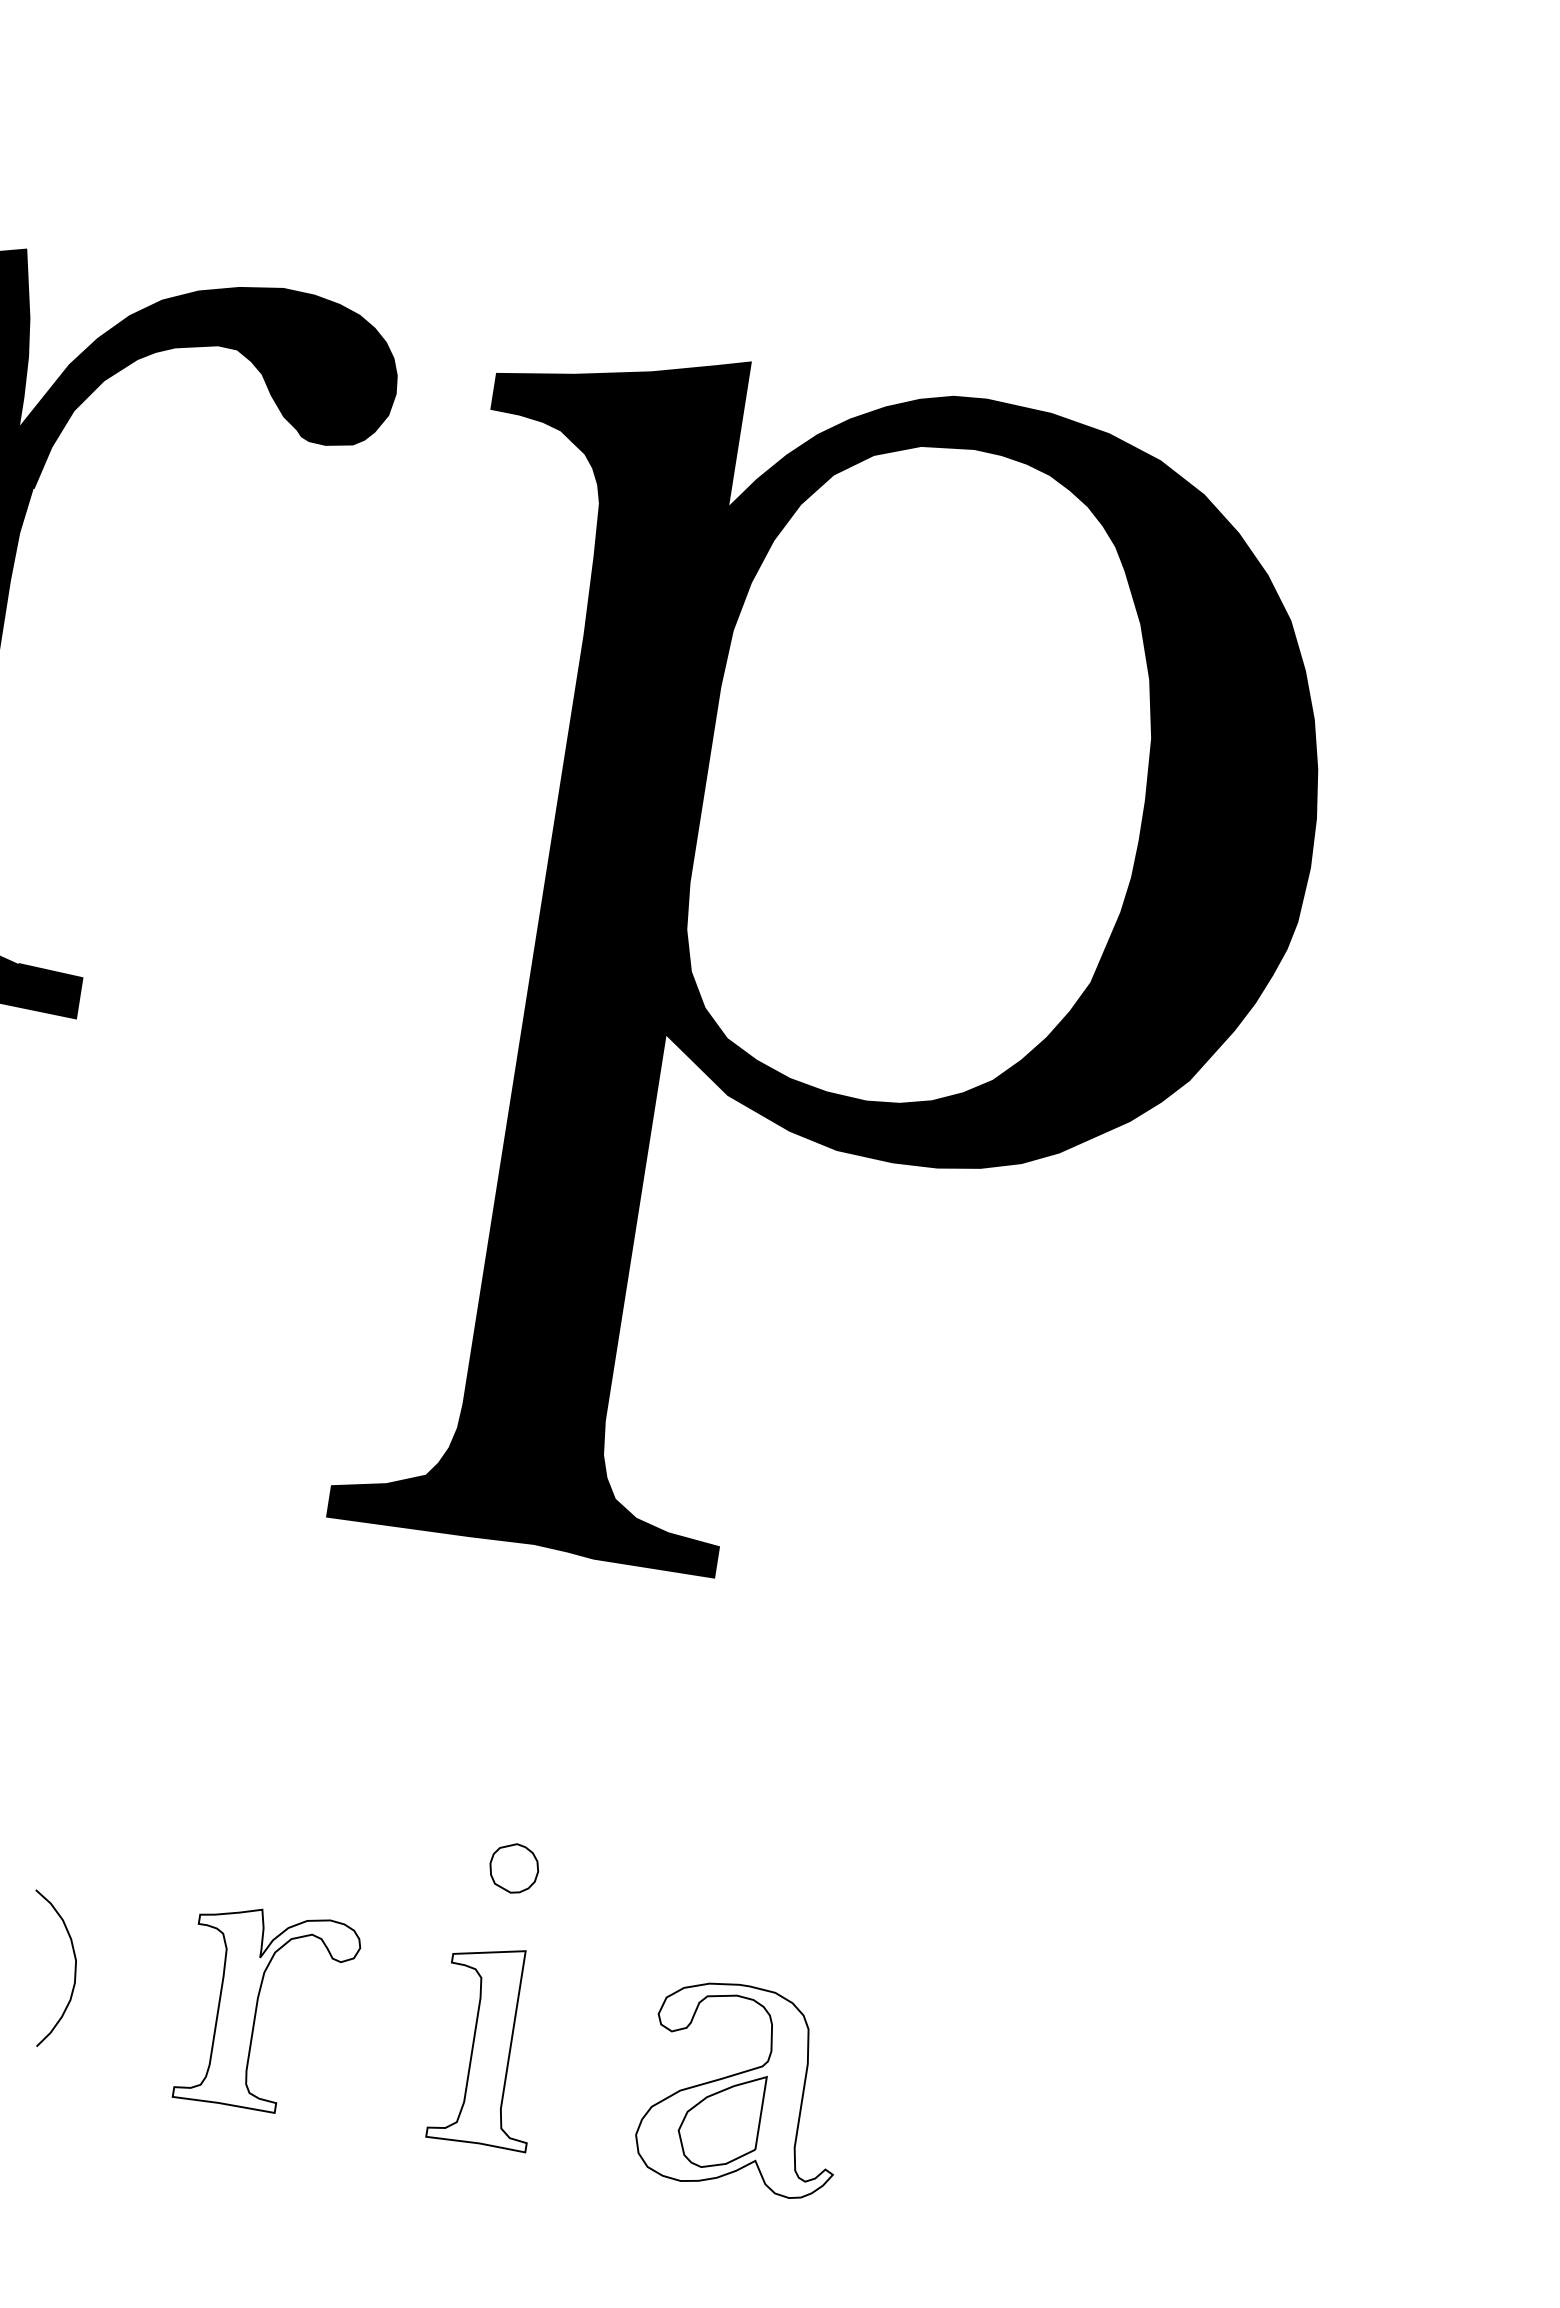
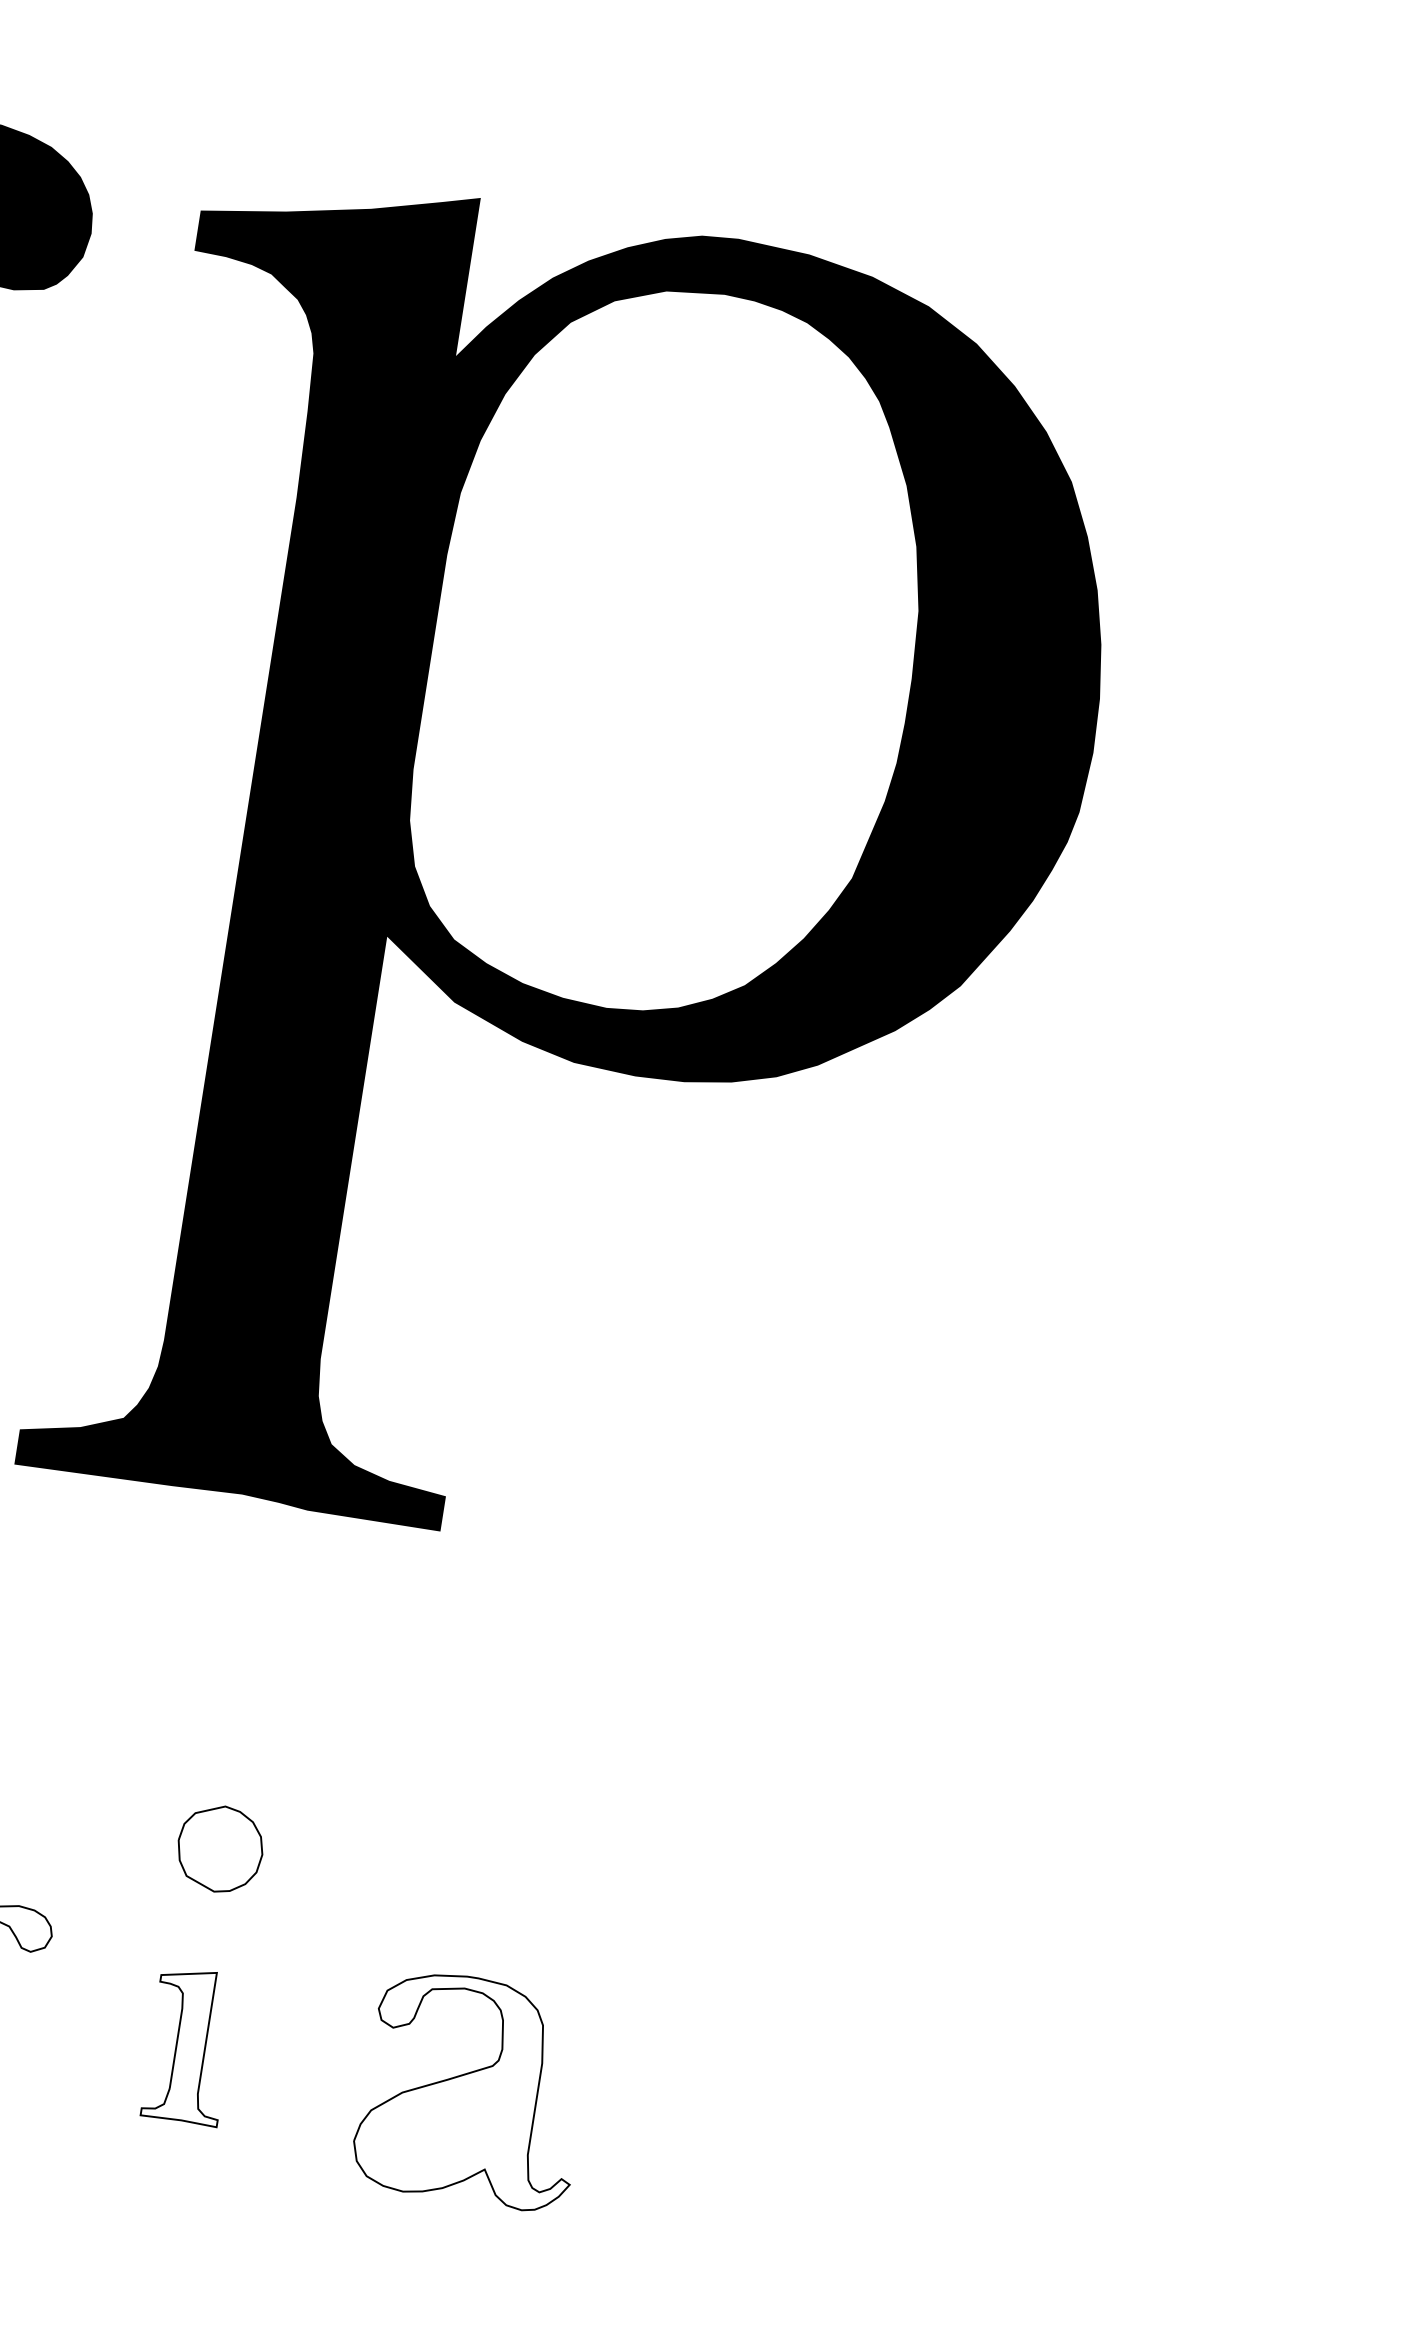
part: (514, 1868) -> (220, 1849), size x1.6
part: (476, 2051) -> (179, 2049), size x0.7
part: (722, 2121) -> (448, 2126), removed

